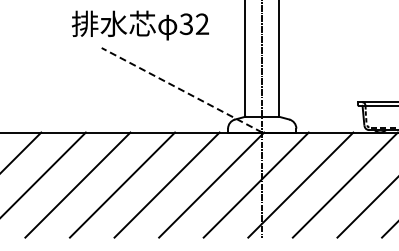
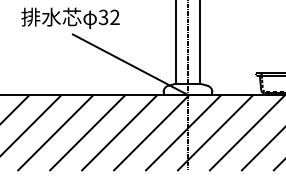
text: (140, 25) -> (70, 18), moved
line: (181, 90) -> (130, 64), dashed -> solid

